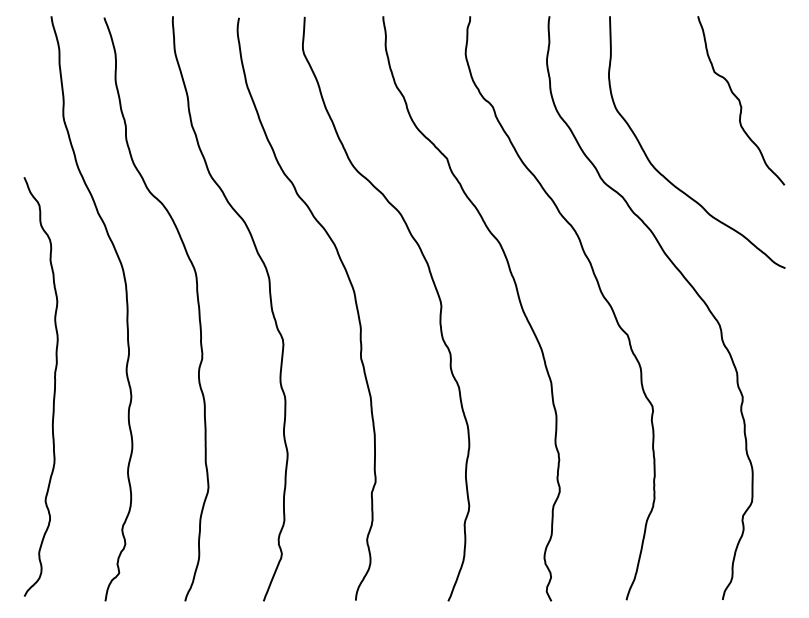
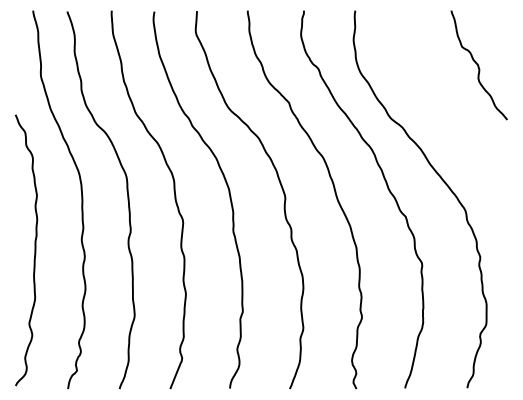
curve: (670, 179) -> (433, 116), removed

